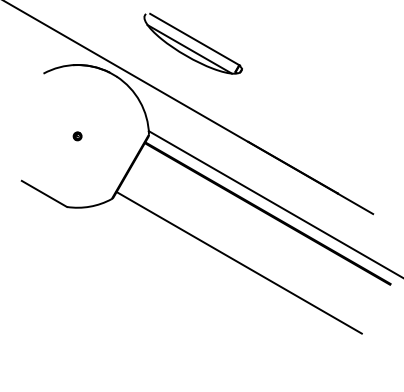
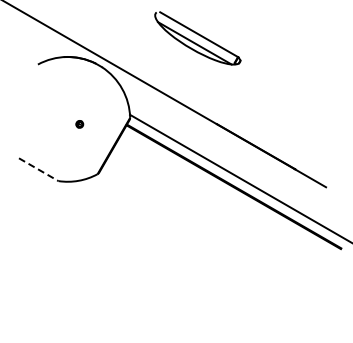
part: (192, 43) -> (197, 38), moved
part: (77, 136) -> (79, 124), moved
line: (44, 193) -> (38, 169), solid -> dashed
line: (238, 262) -> (208, 229), removed

